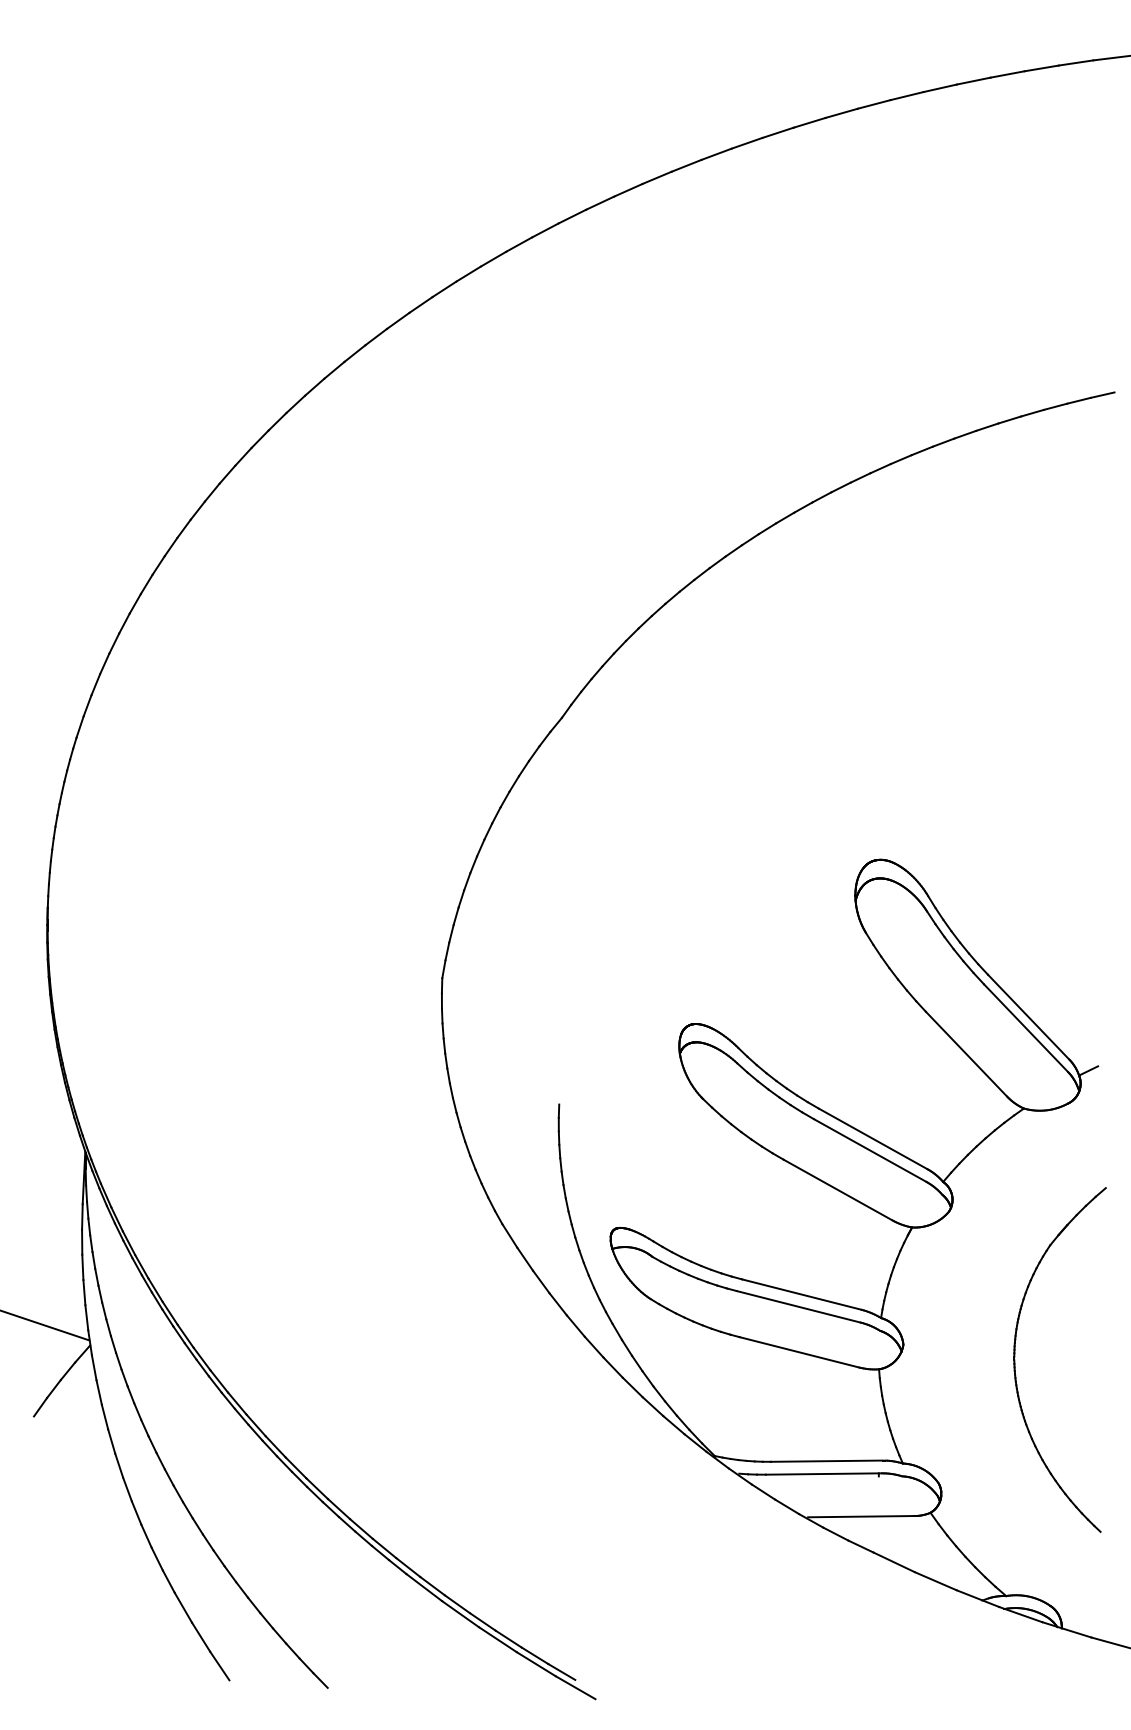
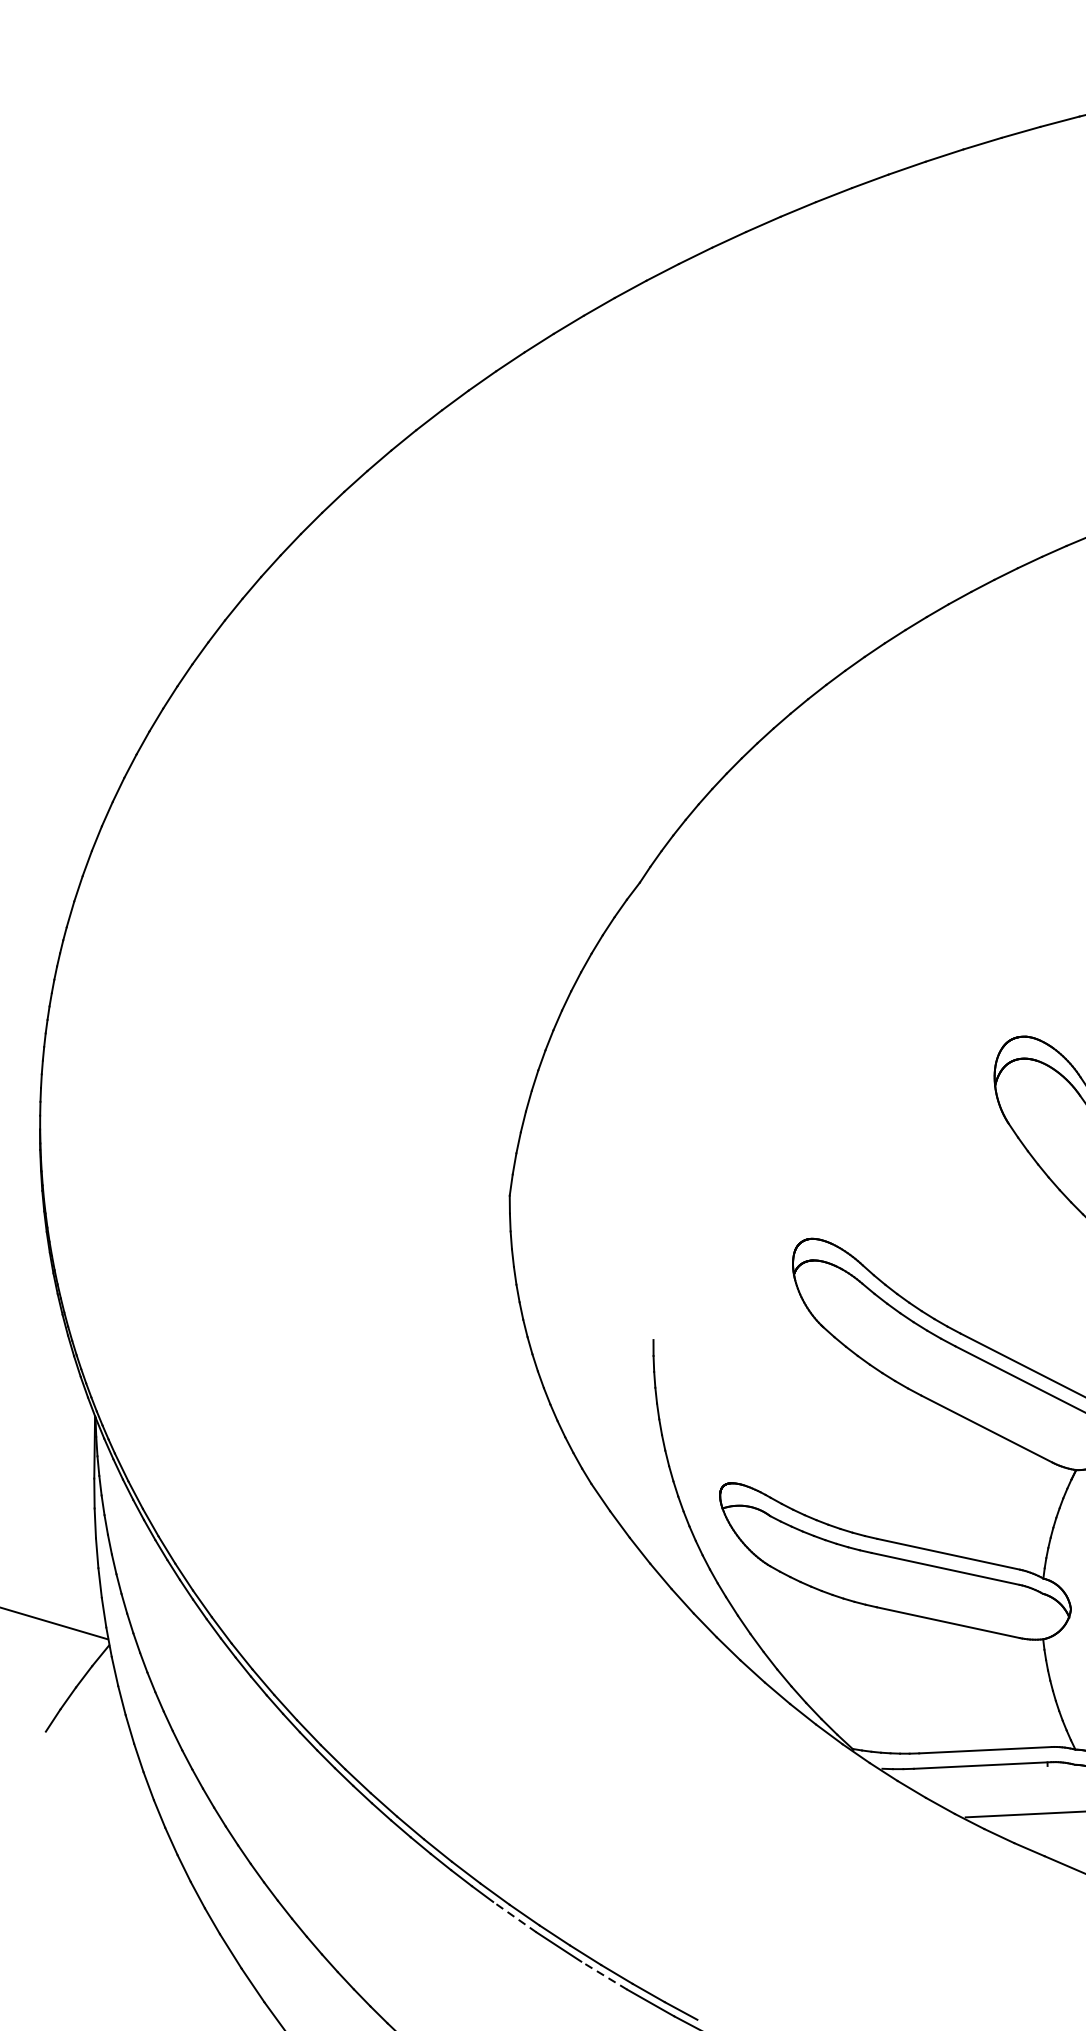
line: (423, 1587) -> (513, 1917), solid -> dashed
line: (497, 1639) -> (603, 1975), solid -> dashed

